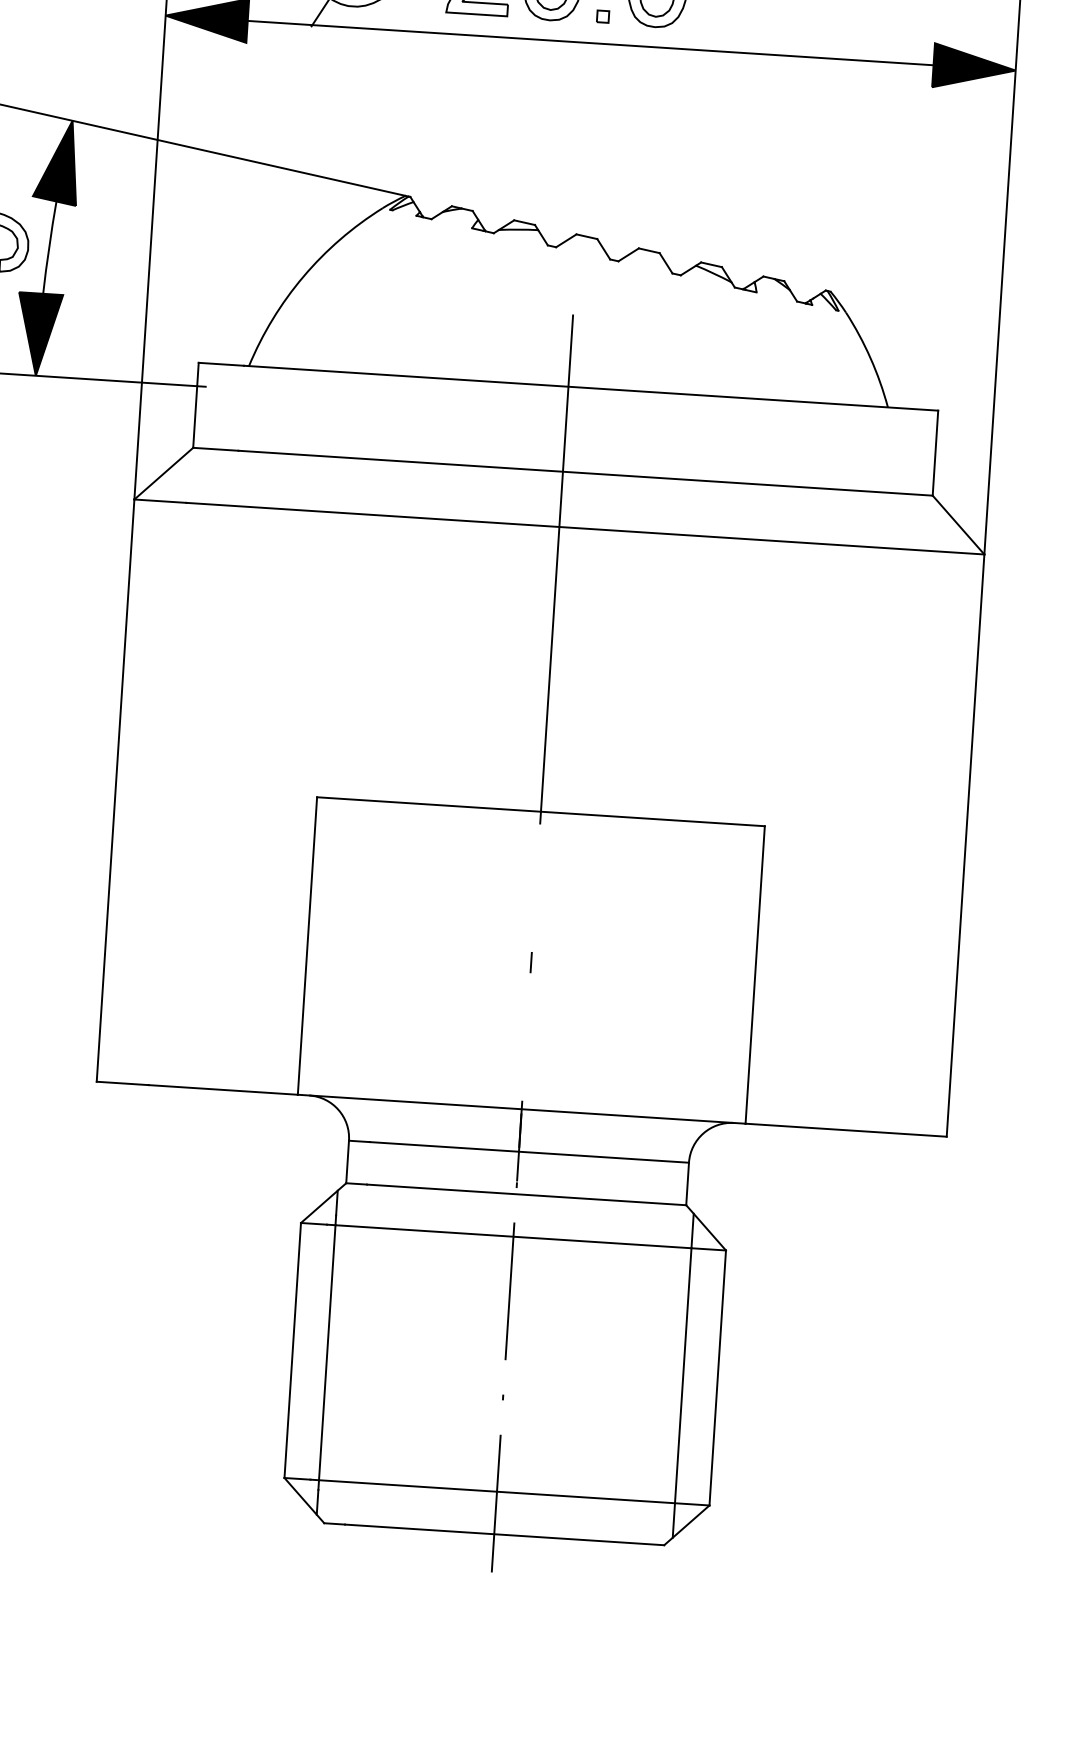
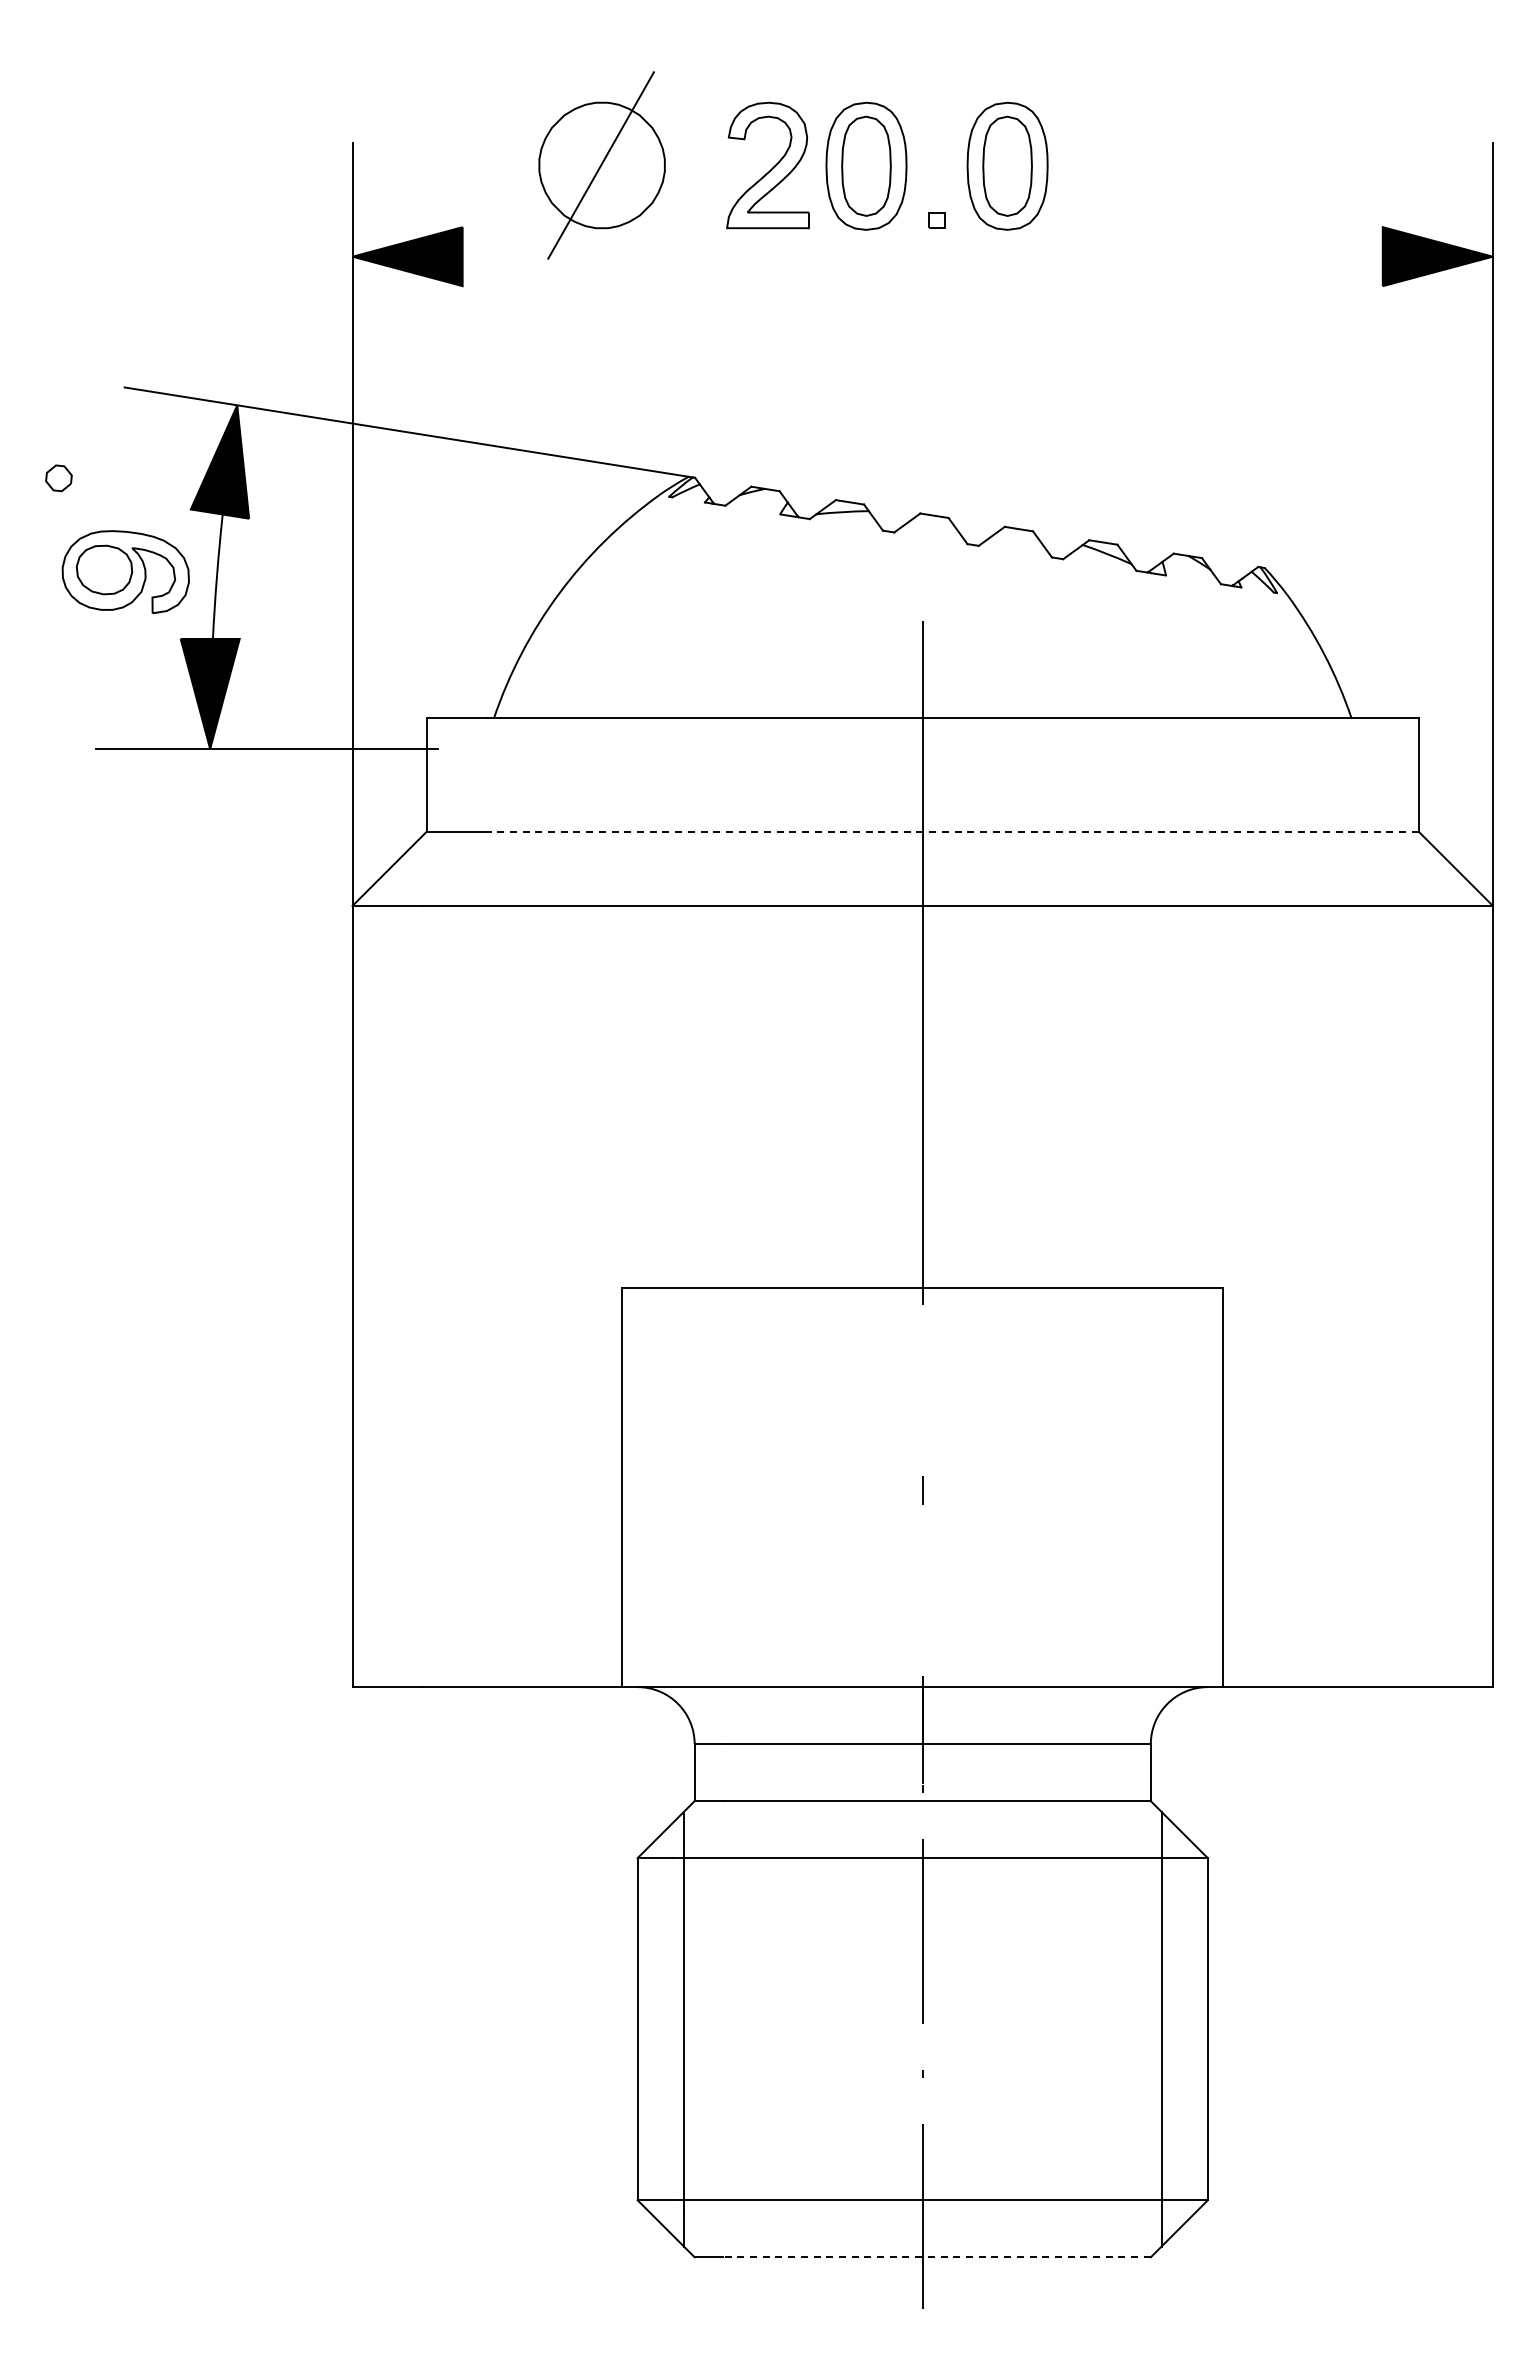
line: (590, 42) -> (922, 256), removed
line: (585, 473) -> (953, 831), solid -> dashed
line: (504, 1535) -> (936, 2257), solid -> dashed

